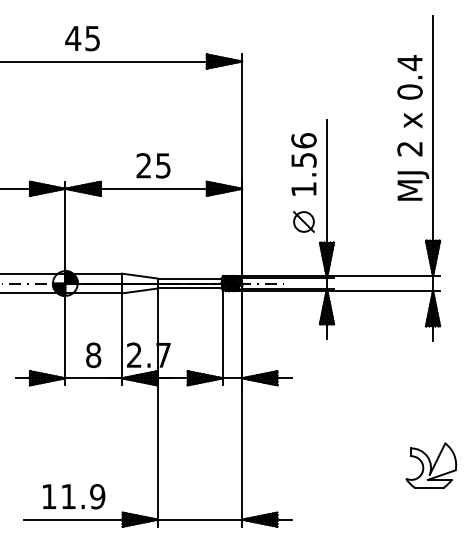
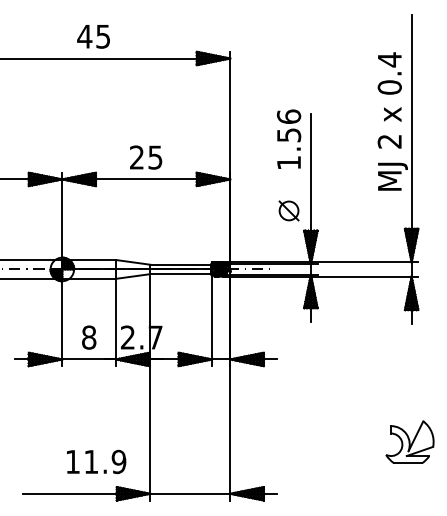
text: (82, 38) -> (93, 36), moved
text: (304, 163) -> (289, 138), moved
text: (73, 496) -> (96, 461), moved

